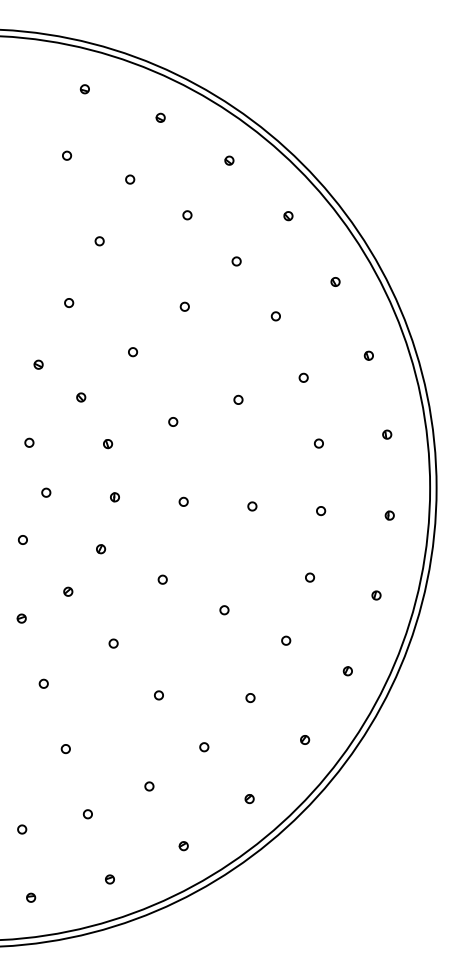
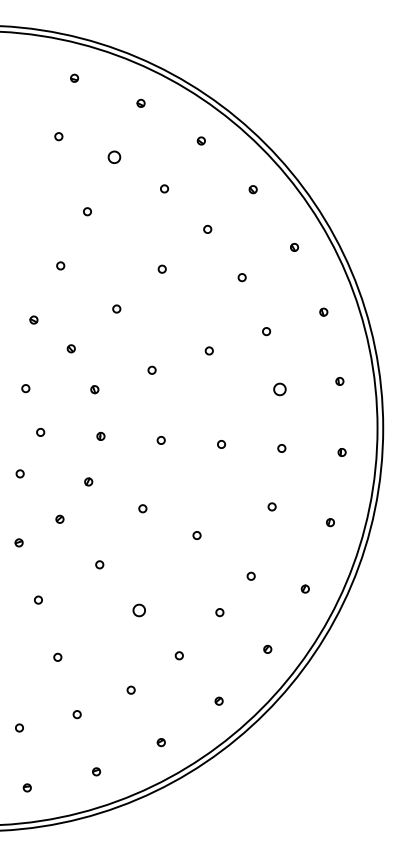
part: (129, 179) -> (113, 157), size x1.6
part: (318, 442) -> (279, 388), size x1.6
part: (285, 639) -> (250, 575), moved
part: (158, 694) -> (139, 609), size x1.6

